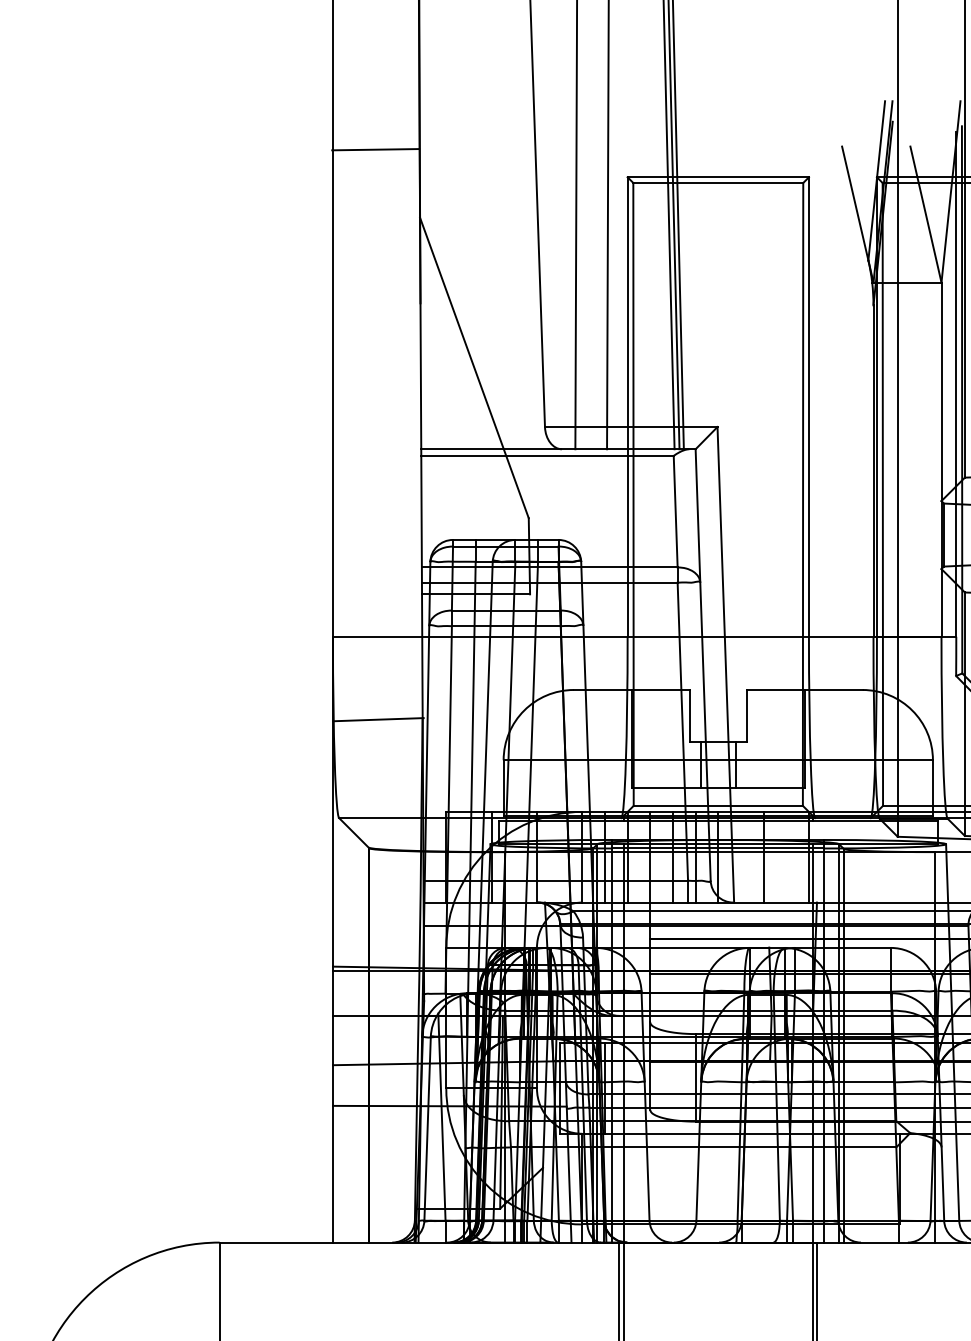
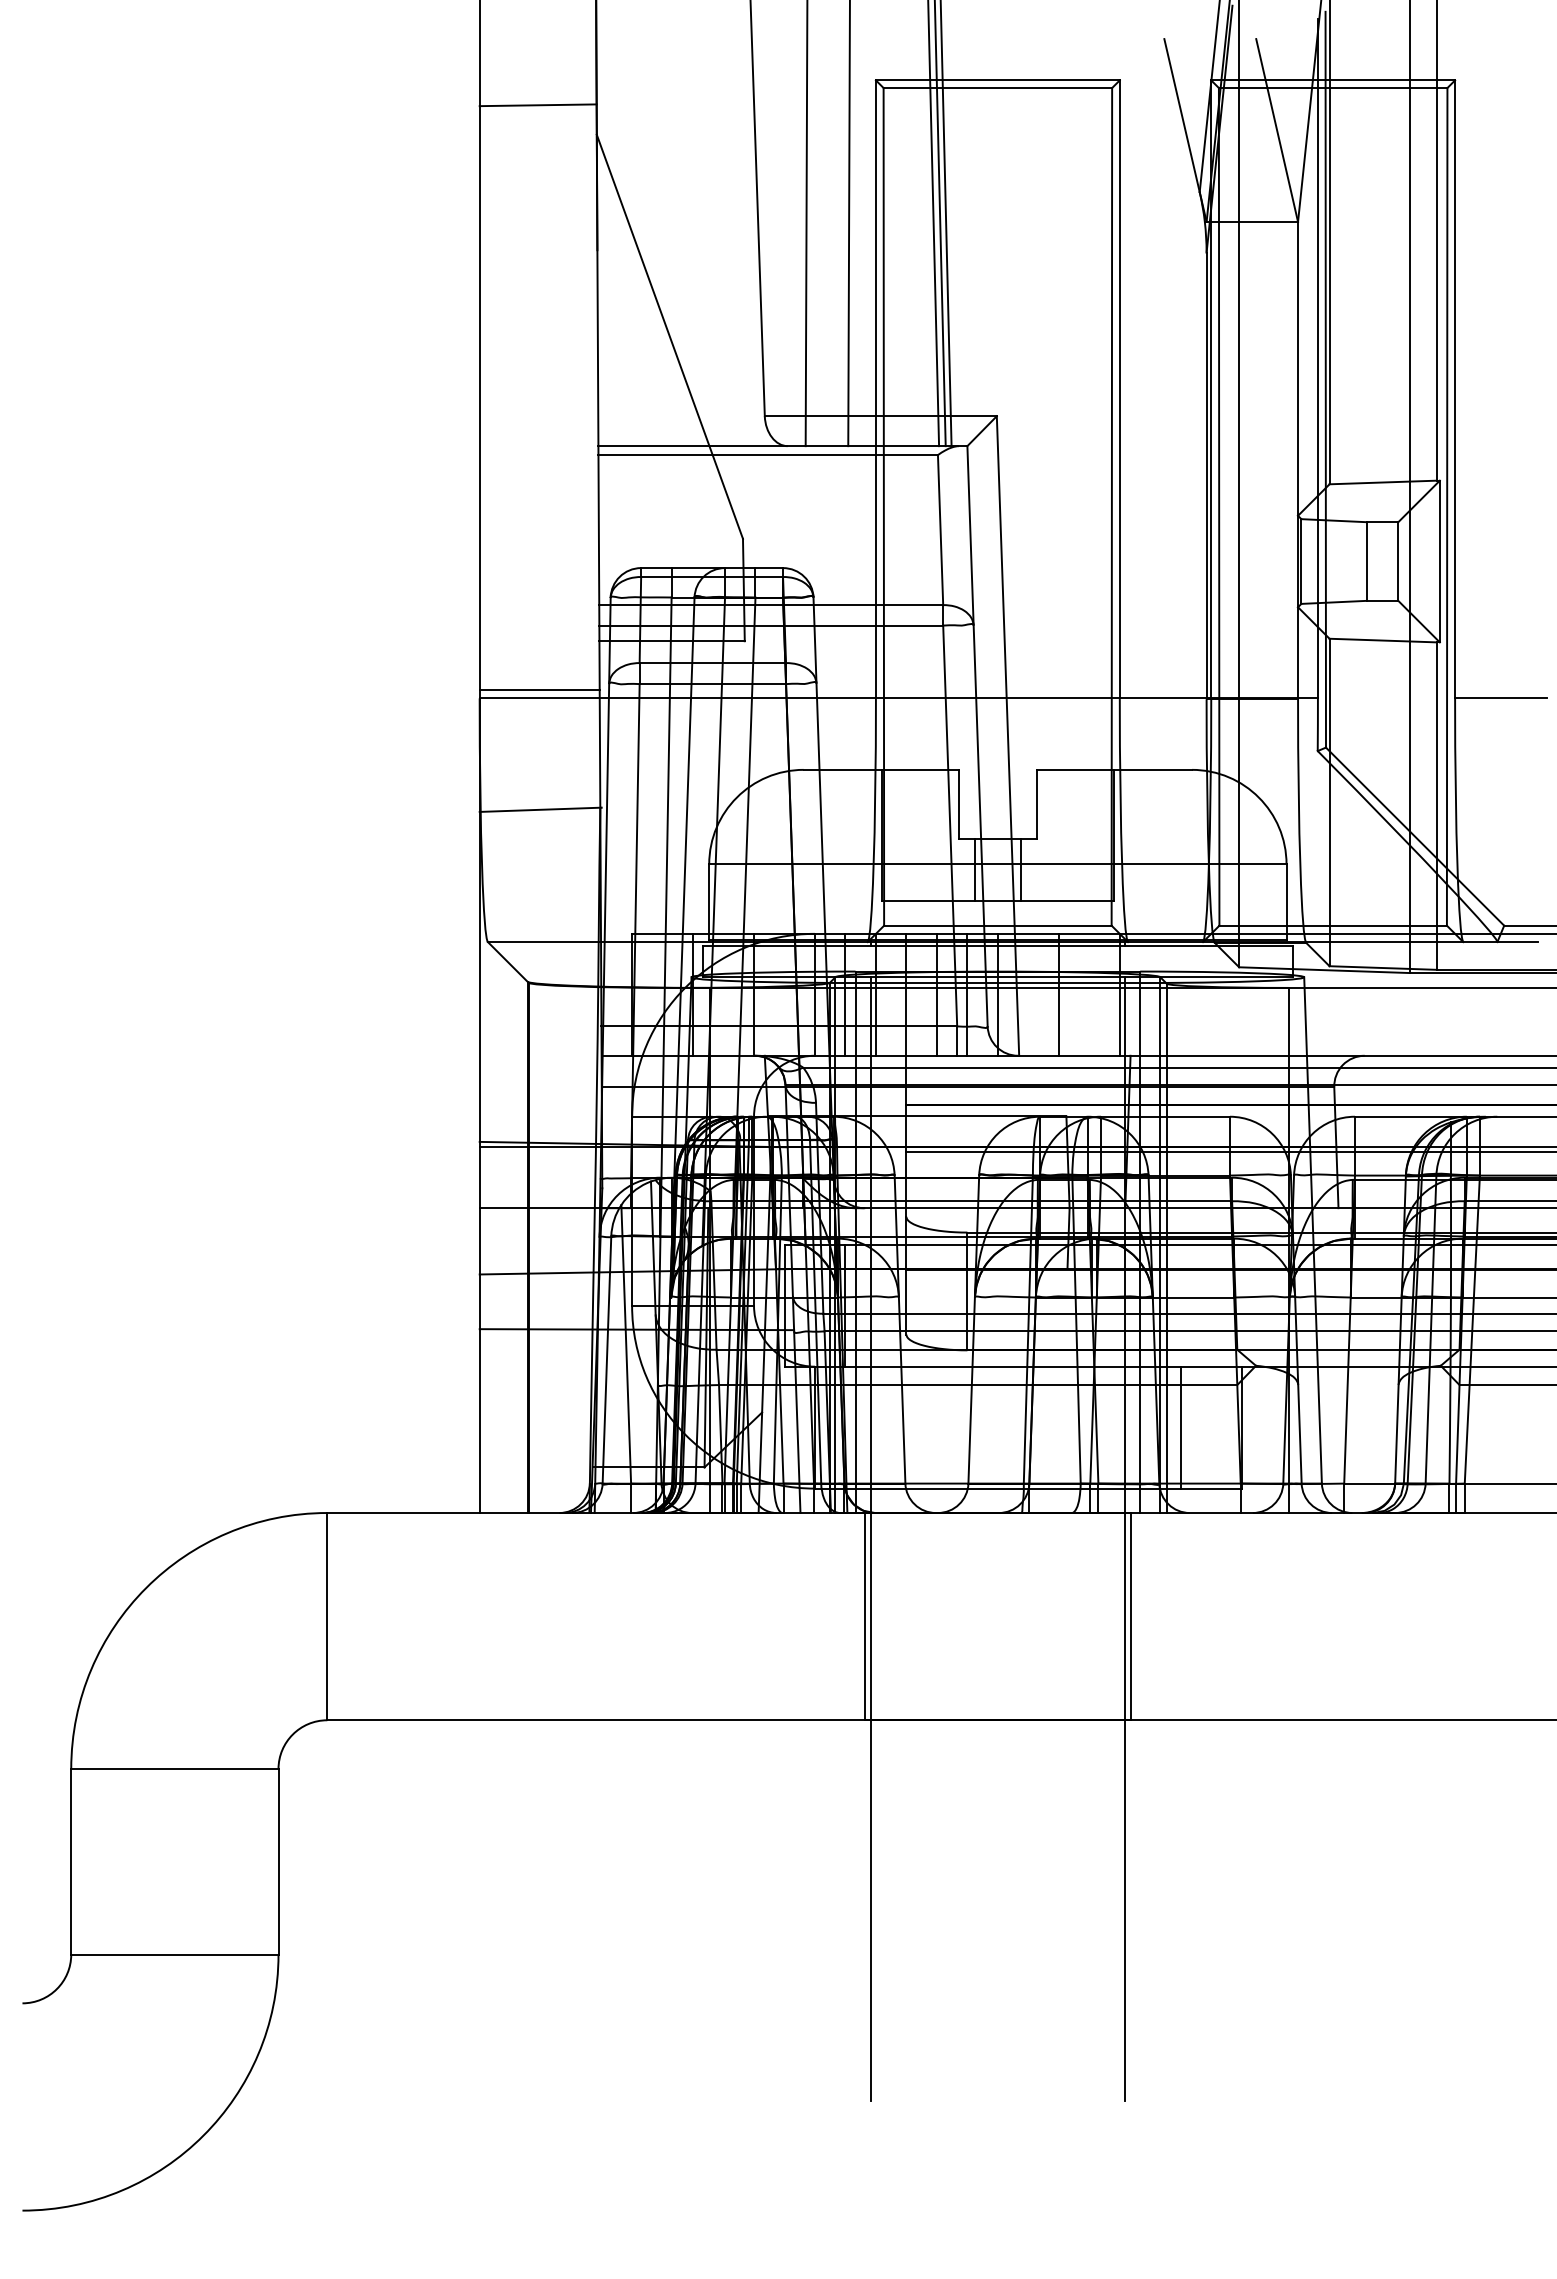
line: (375, 149) -> (537, 105), moved
line: (377, 630) -> (539, 690), added
line: (854, 1179) -> (1180, 1427), added

